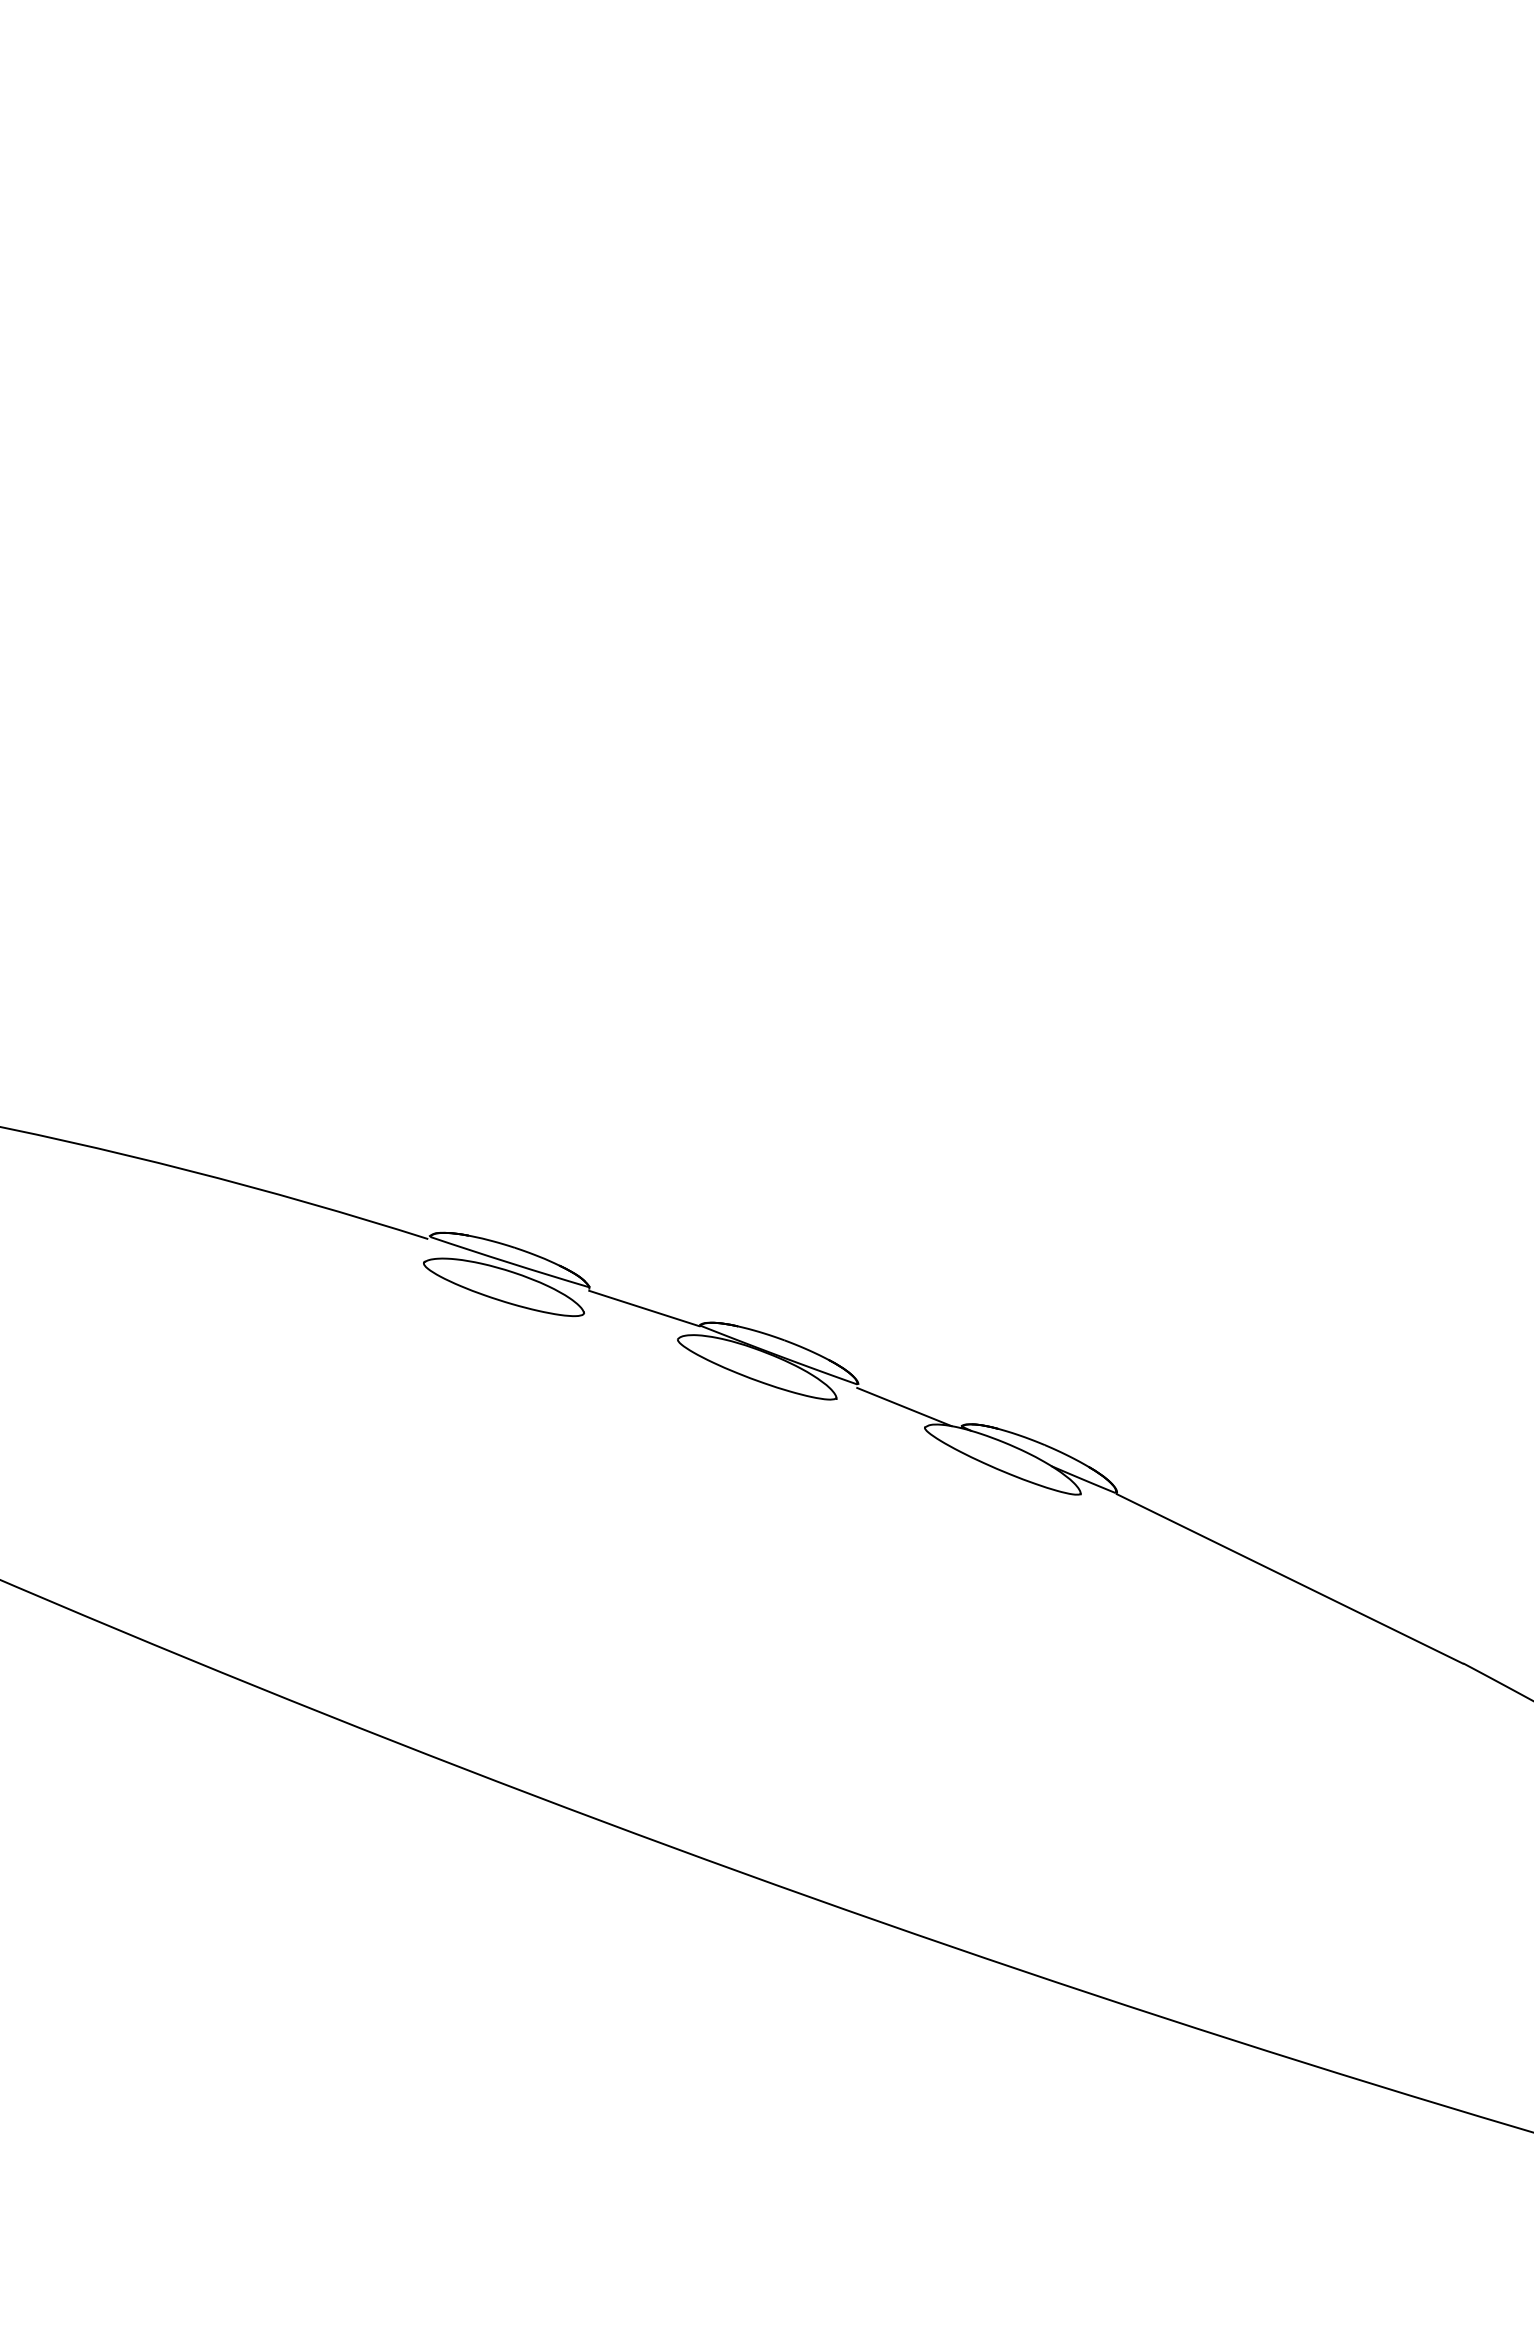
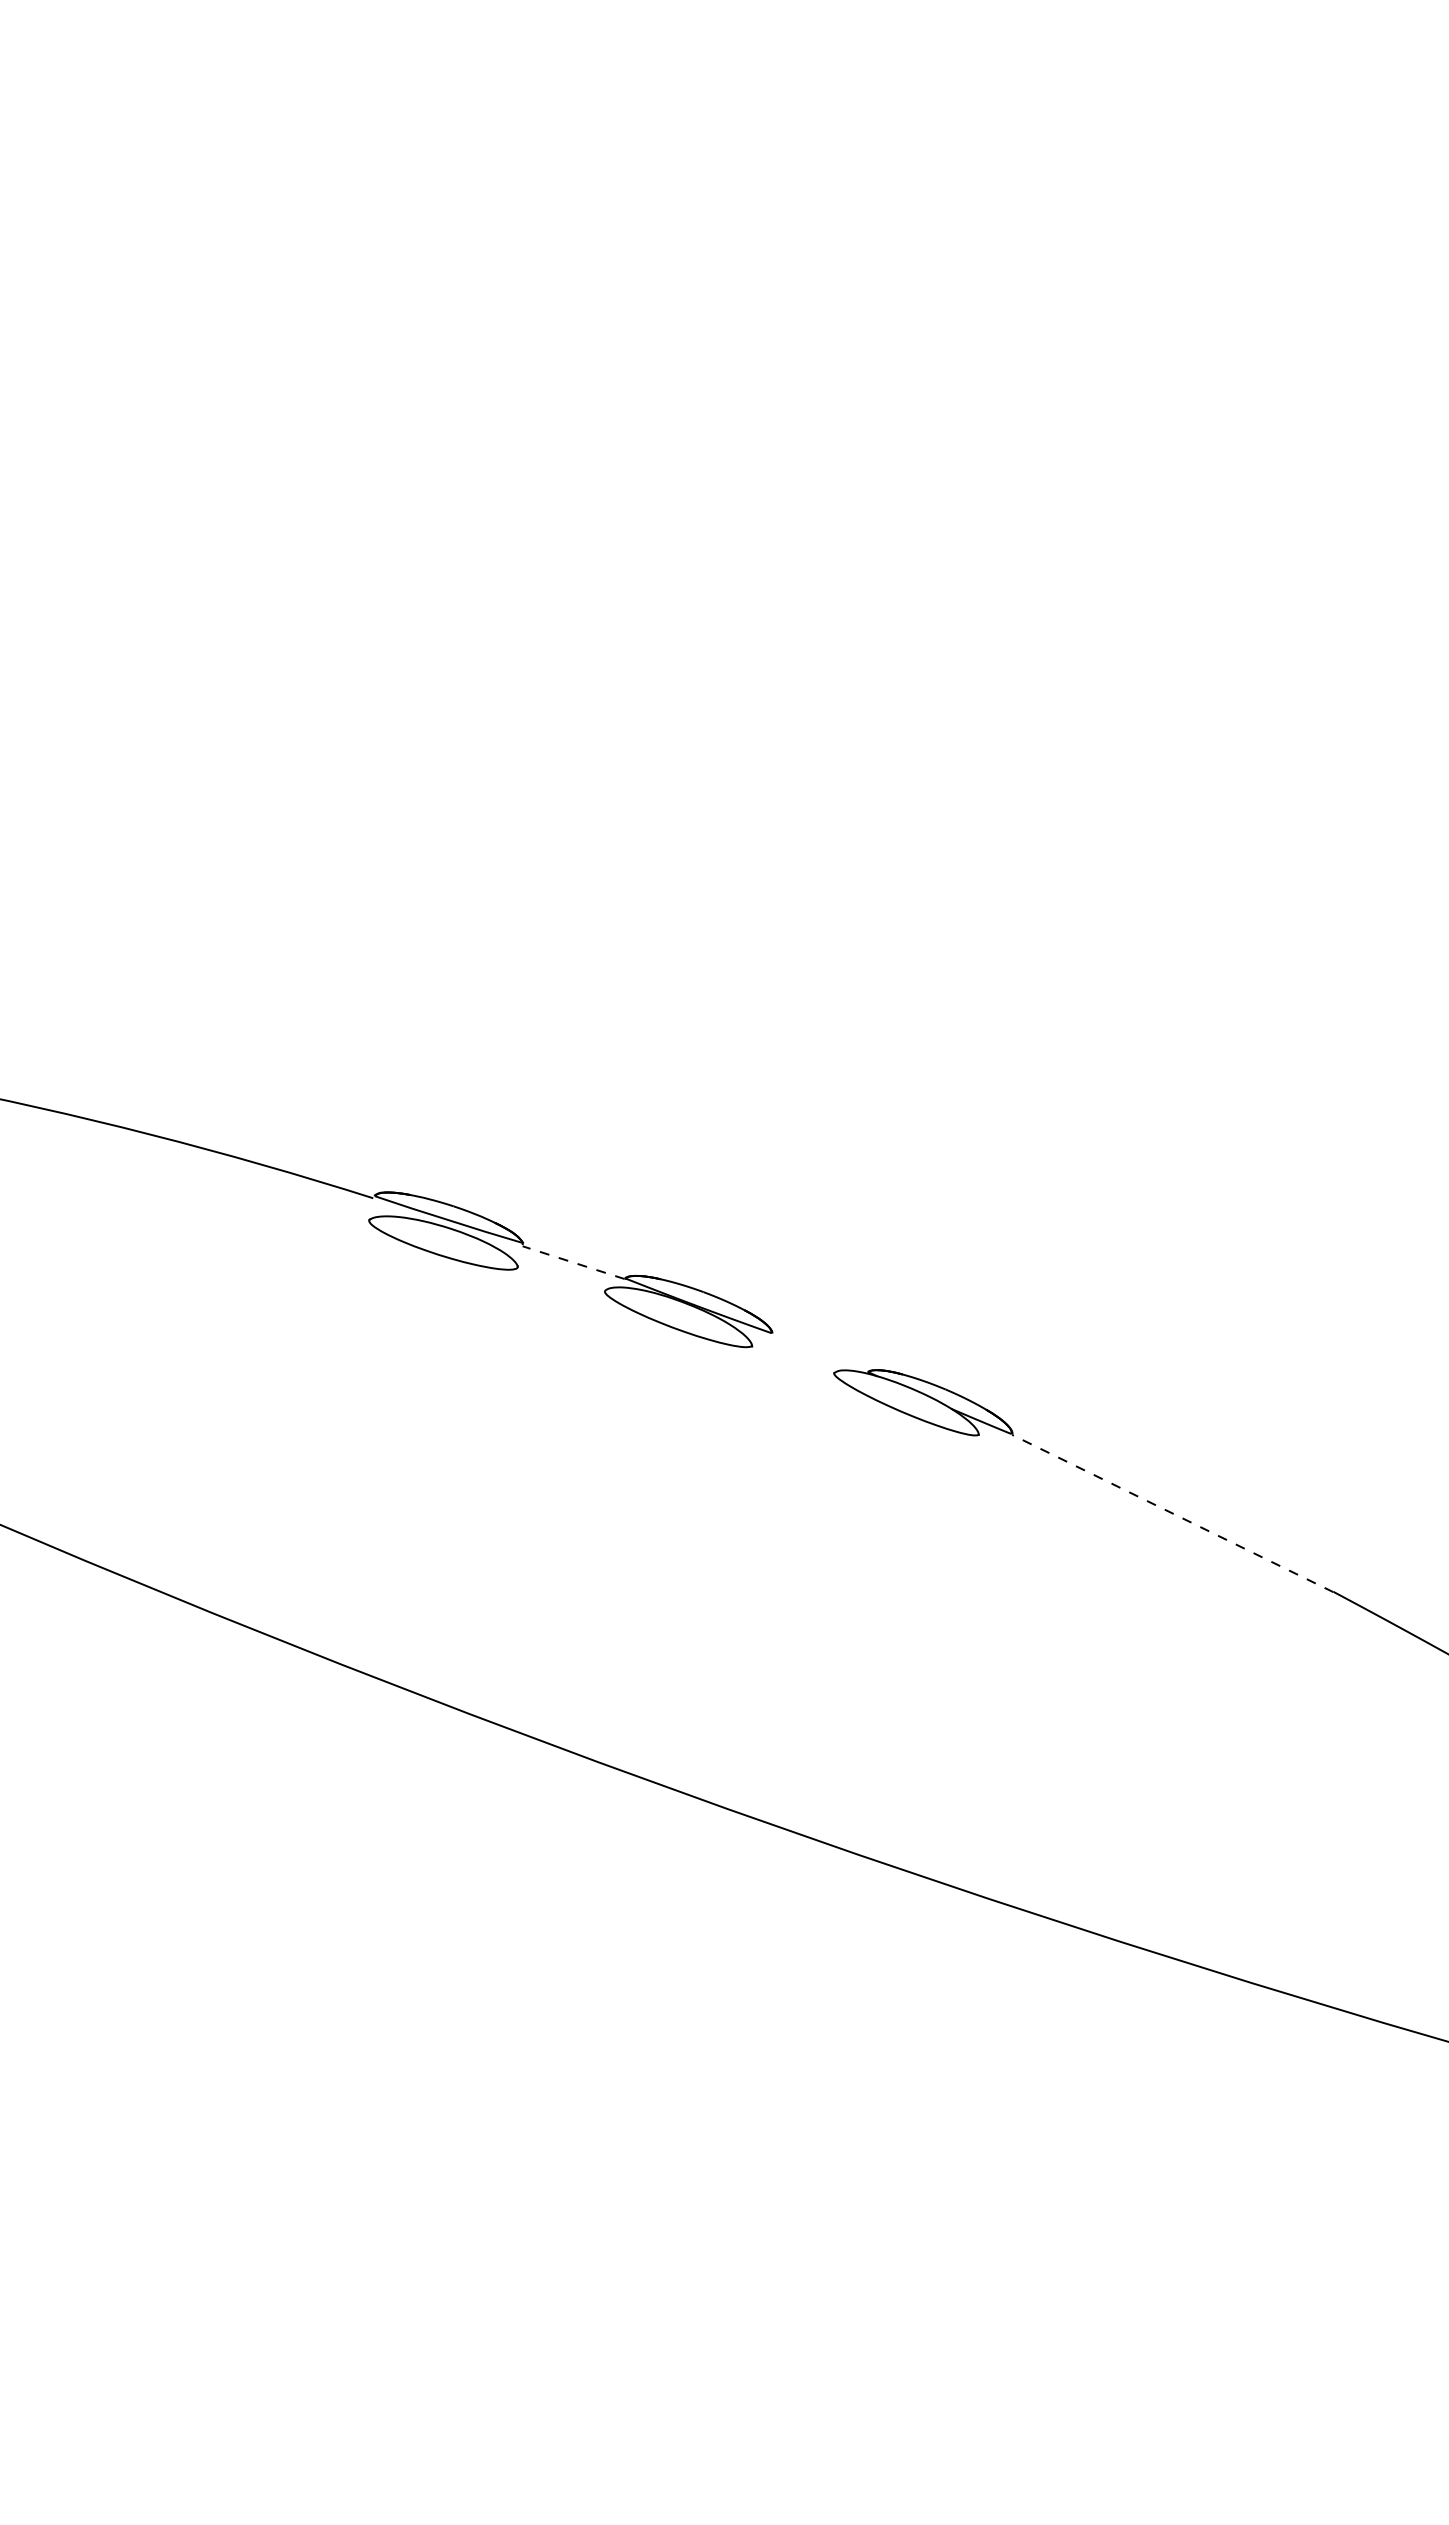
line: (644, 1308) -> (573, 1262), solid -> dashed
line: (903, 1406) -> (814, 1353), removed
line: (1289, 1578) -> (1172, 1513), solid -> dashed

